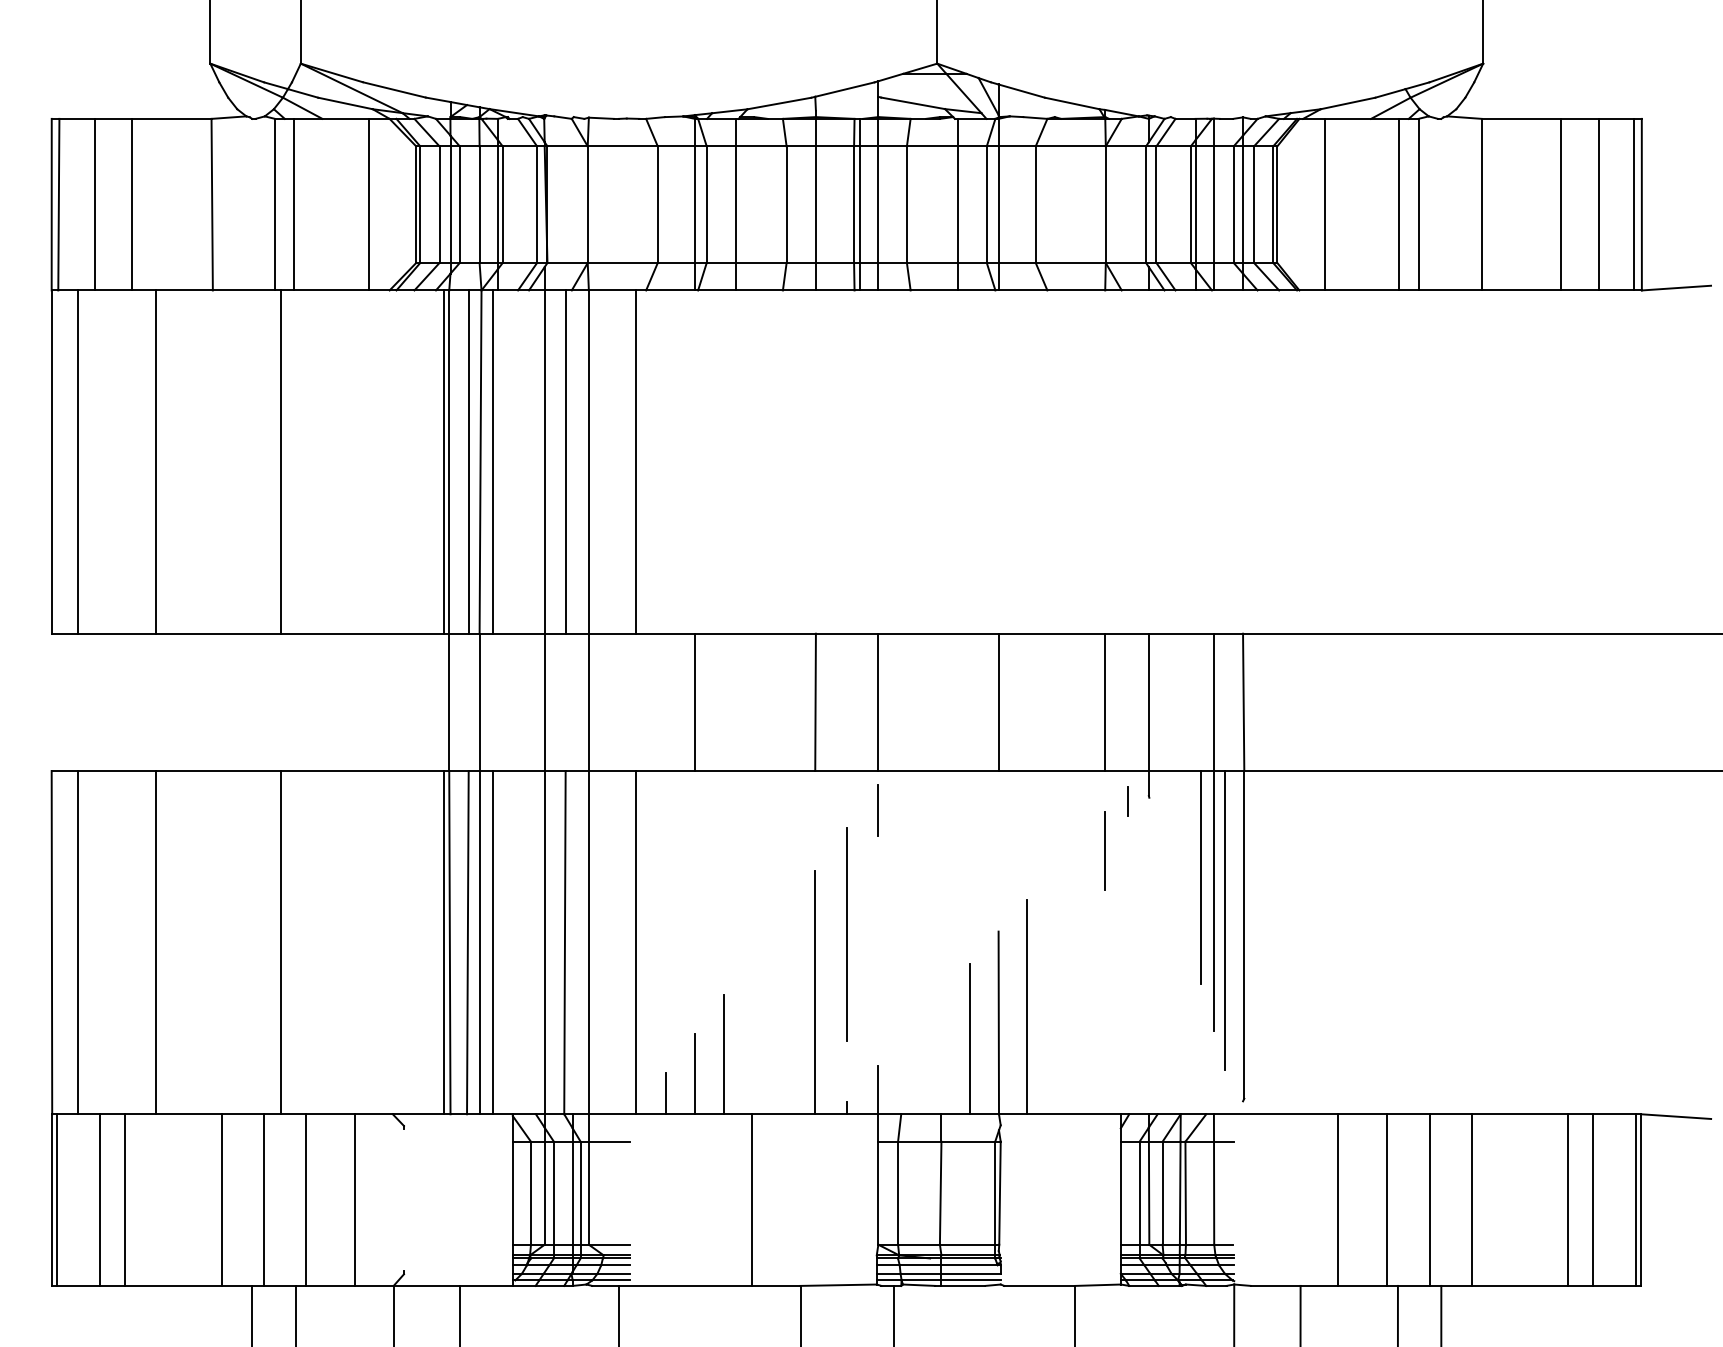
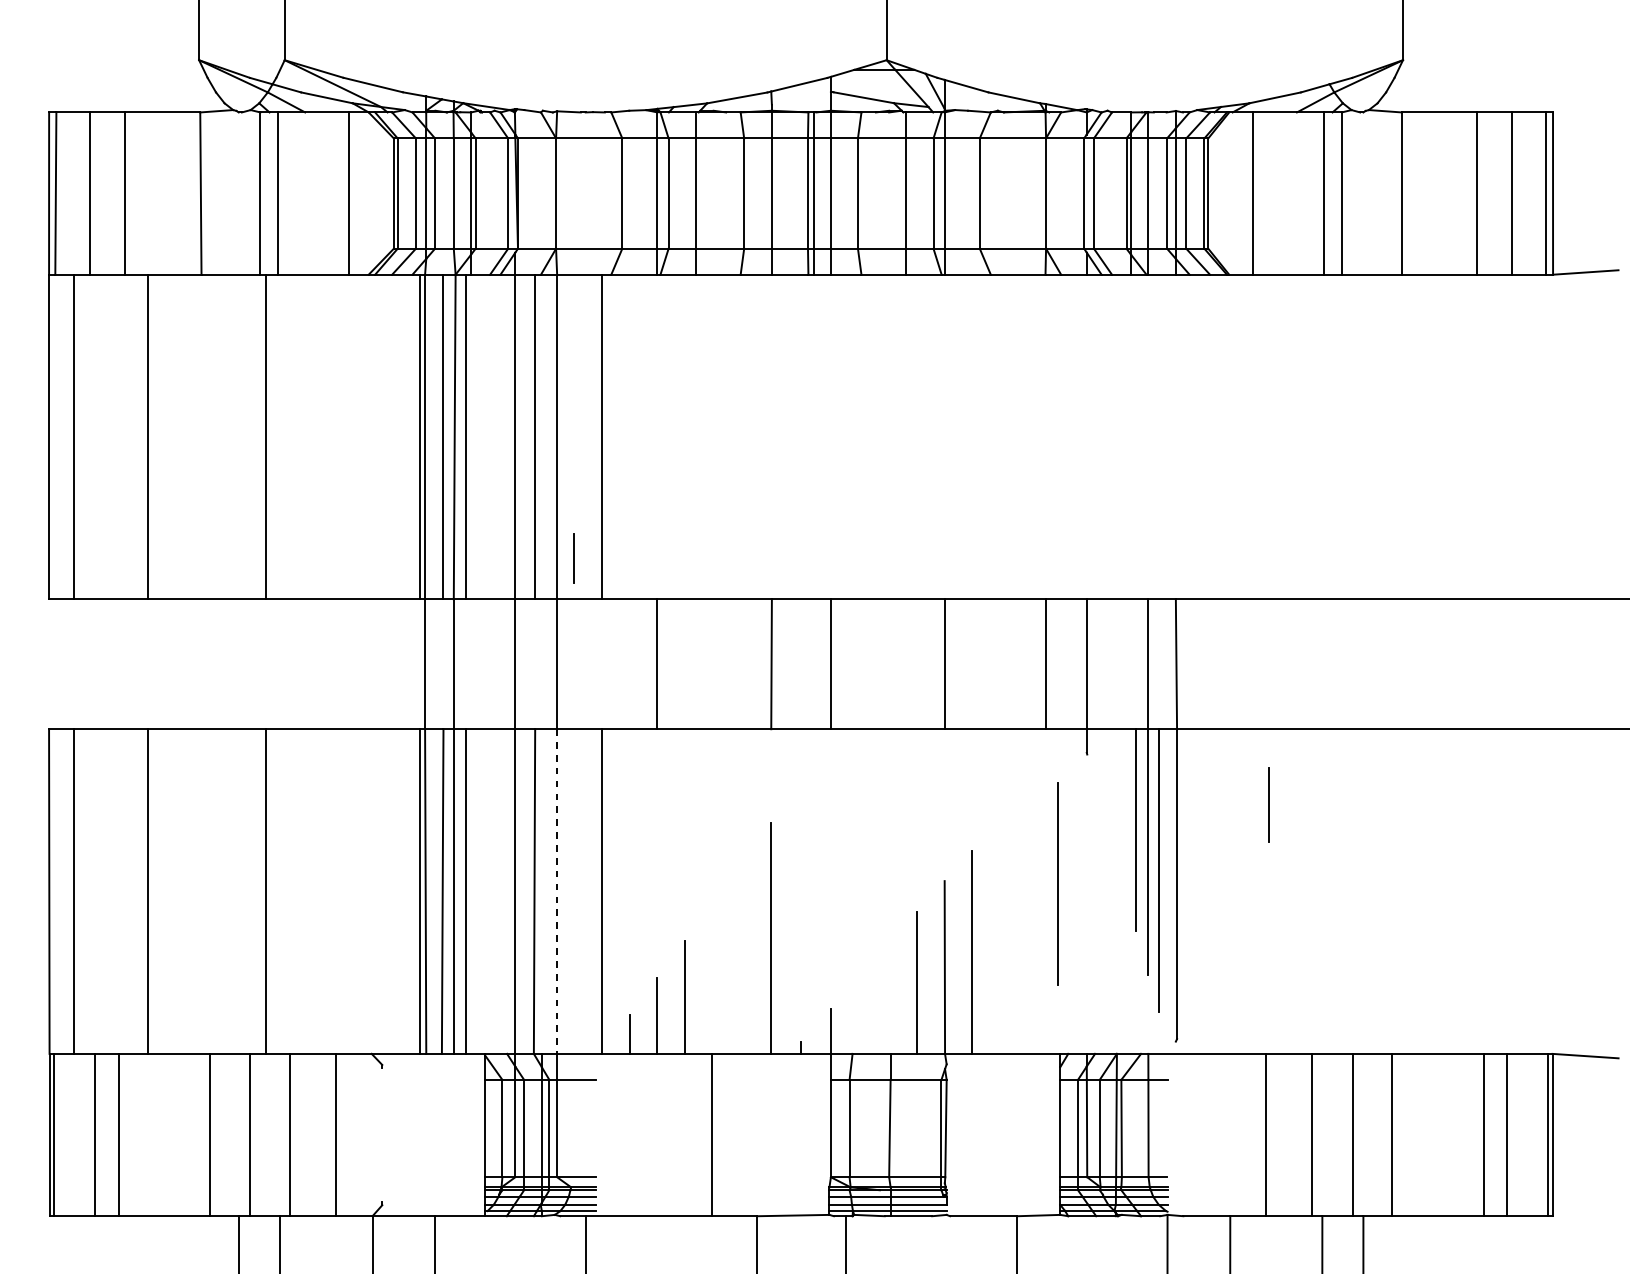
line: (1127, 801) -> (1066, 758), removed
line: (877, 810) -> (572, 558), moved
line: (1104, 850) -> (1268, 804), moved
line: (846, 934) -> (1058, 883), moved
line: (588, 942) -> (556, 891), solid -> dashed

